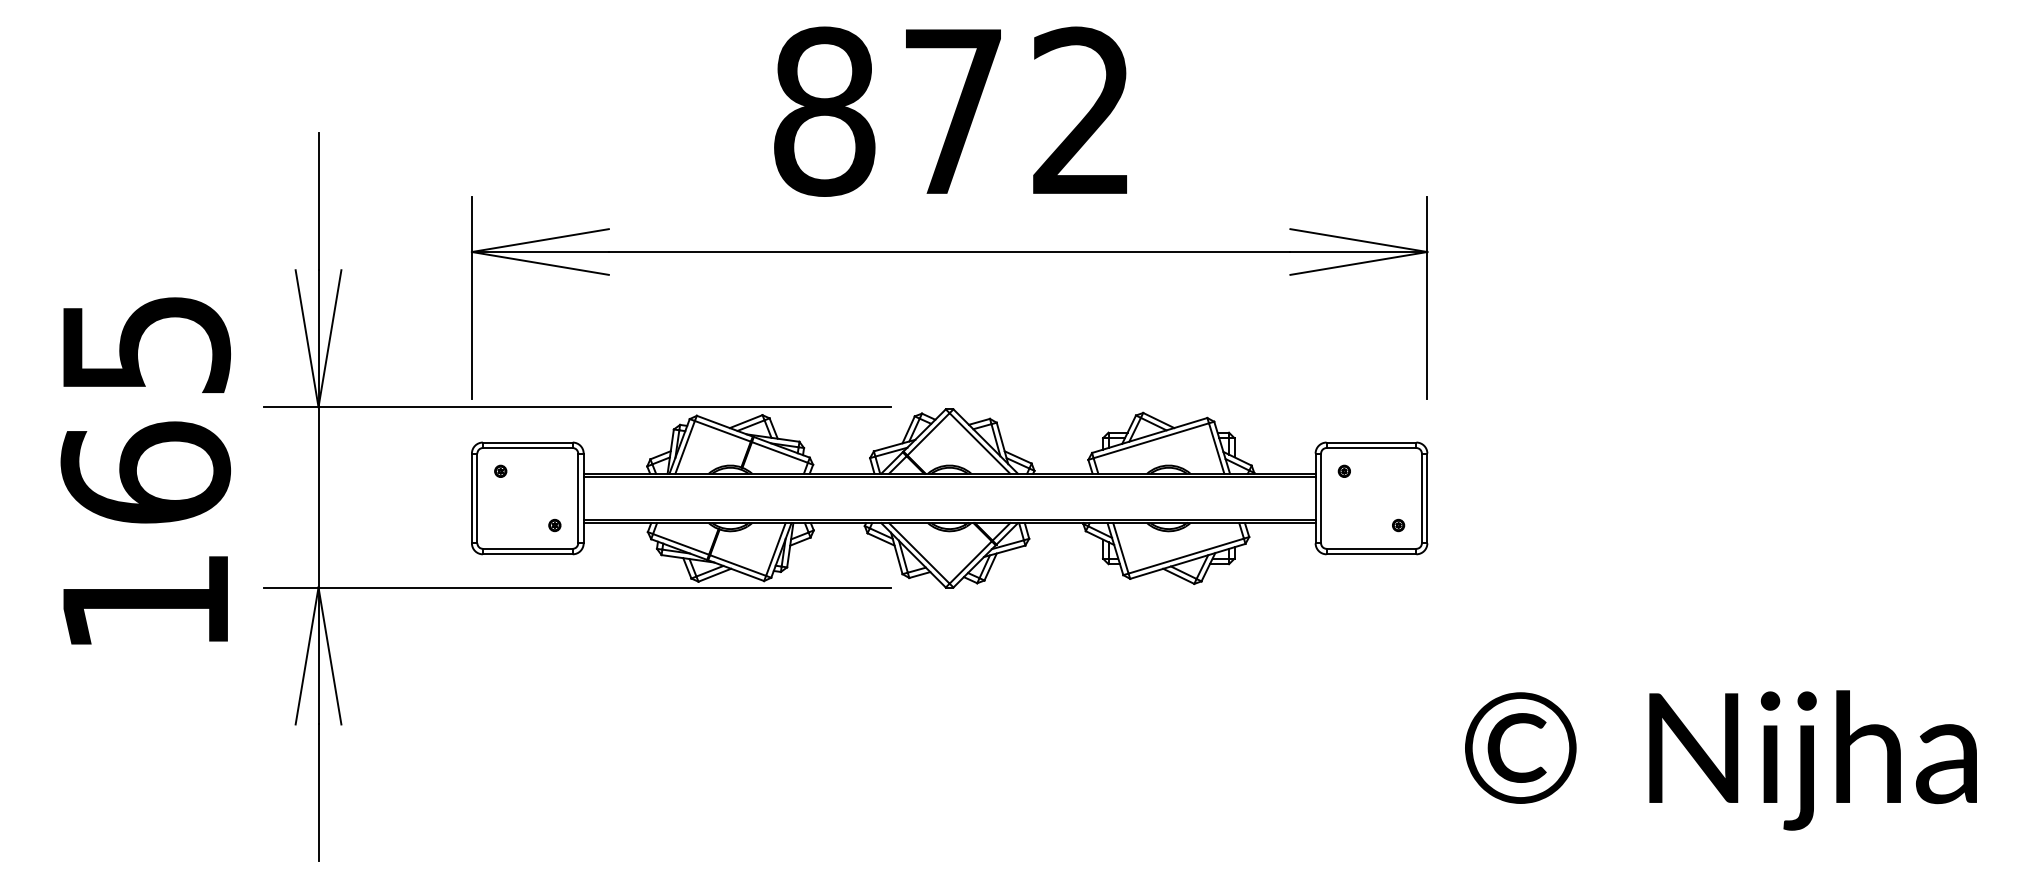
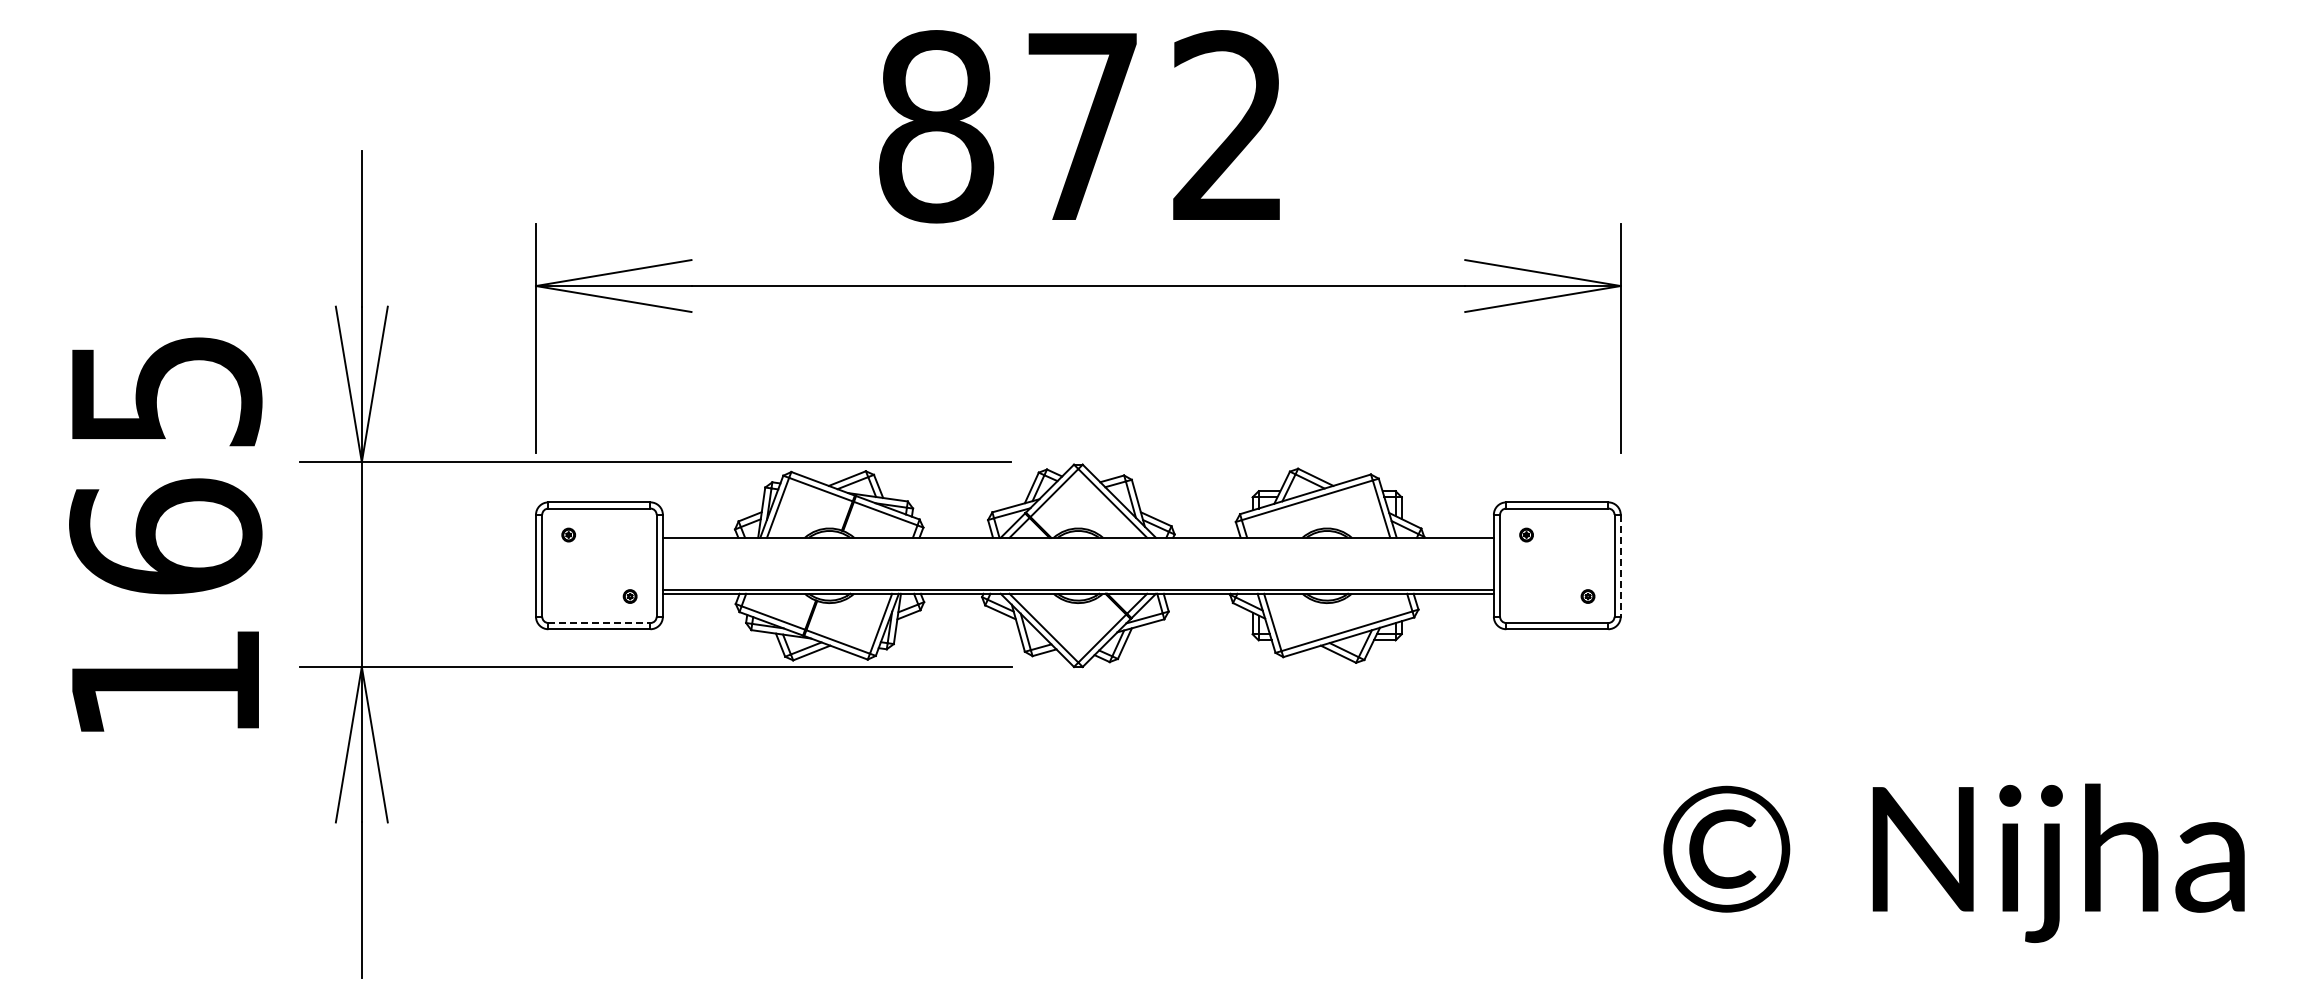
line: (948, 477) -> (1077, 541), removed
line: (1427, 499) -> (1620, 566), solid -> dashed
line: (527, 549) -> (599, 623), solid -> dashed

